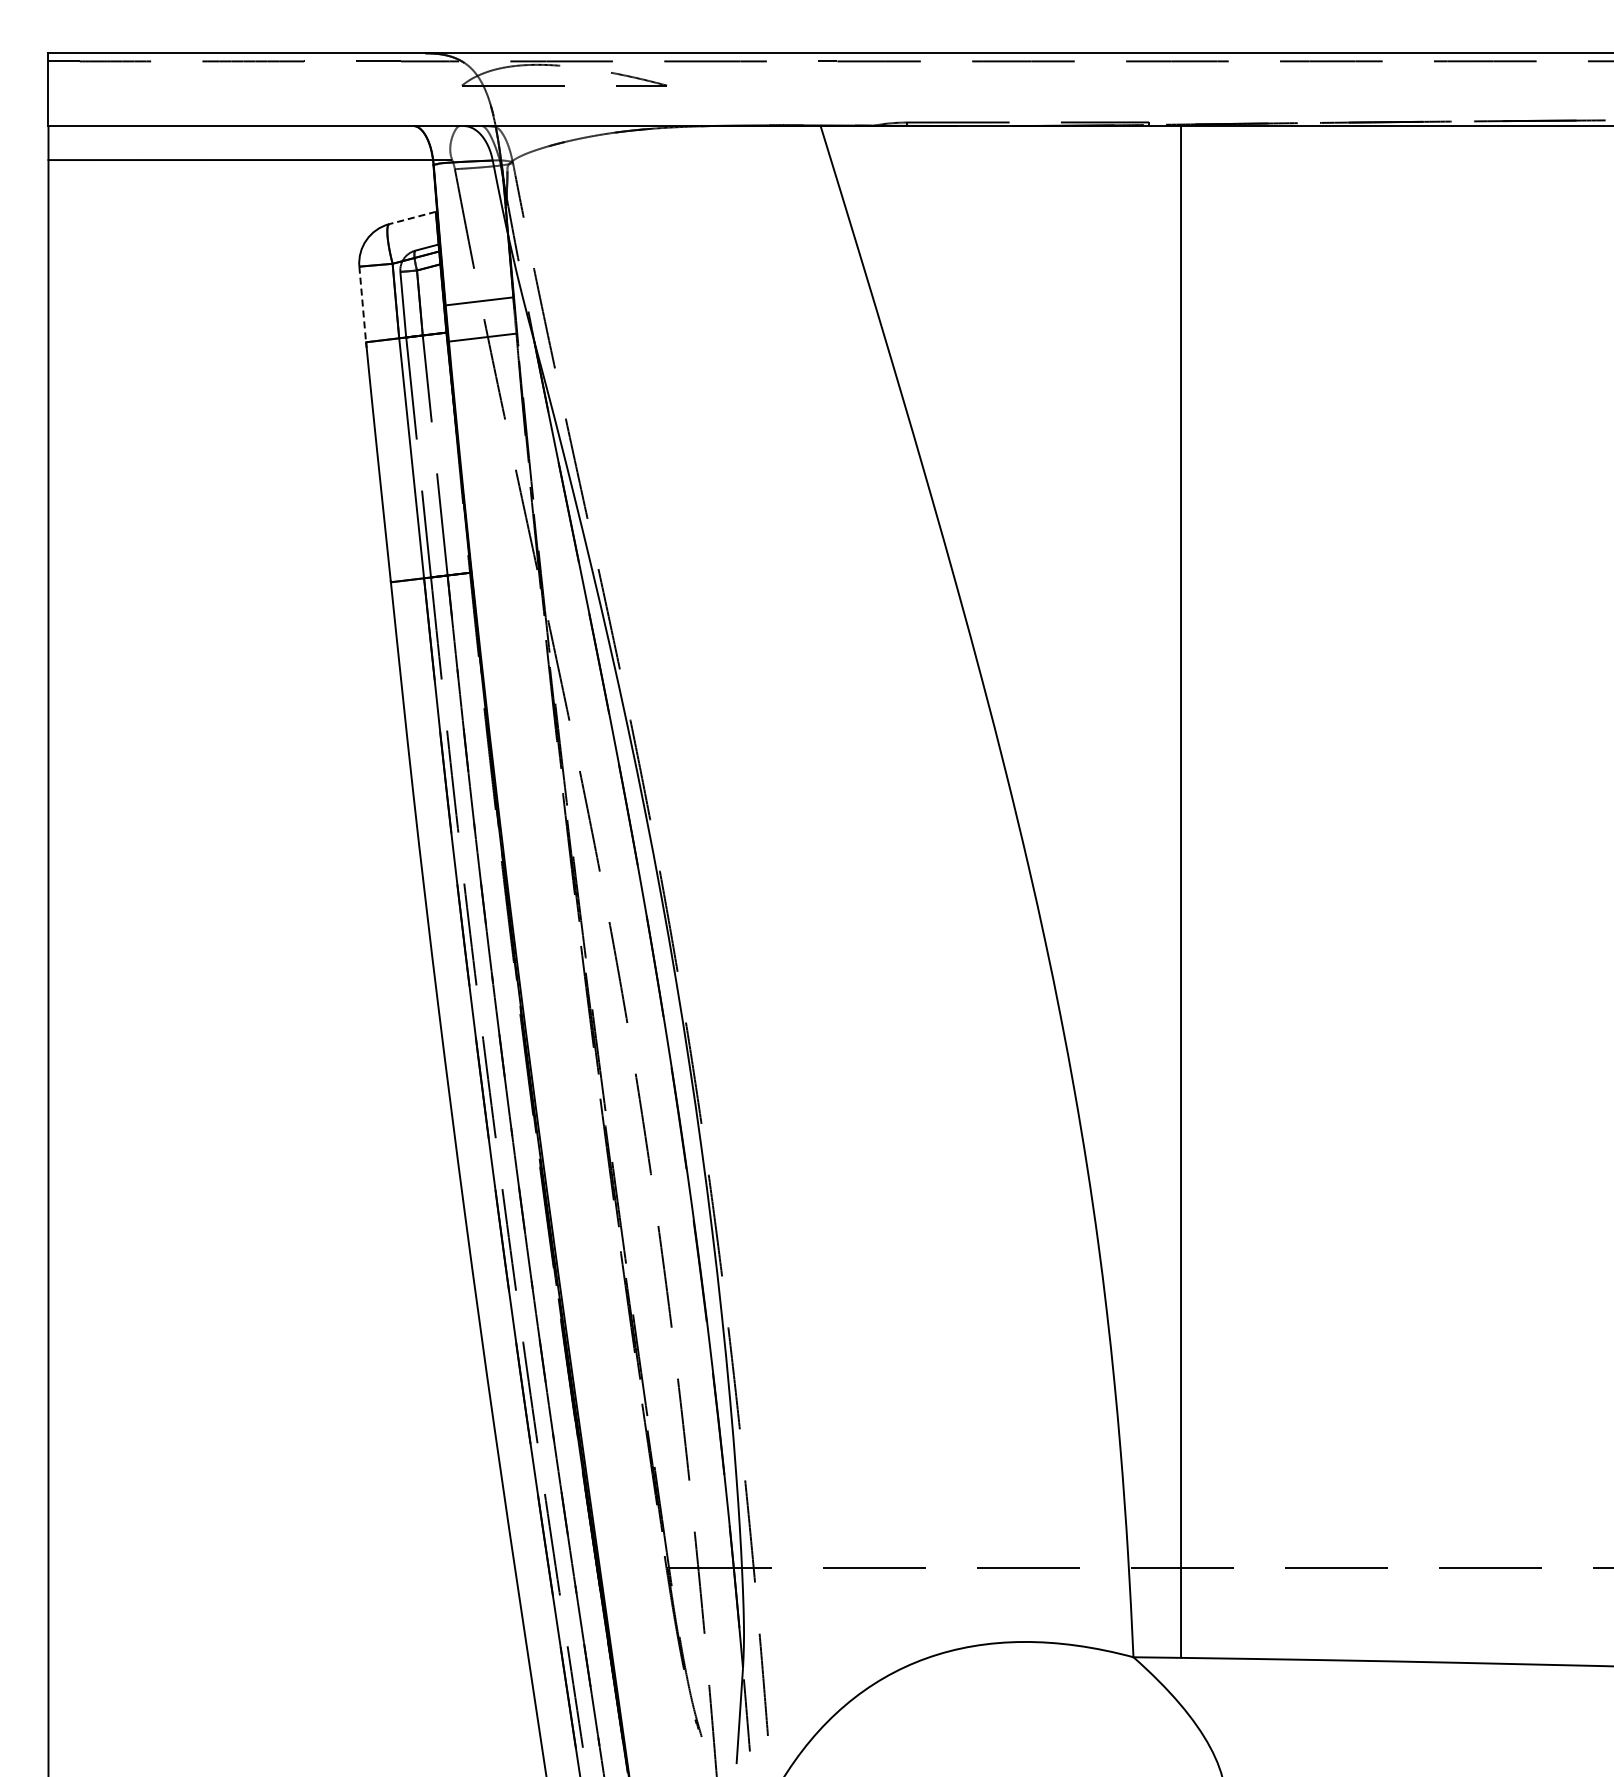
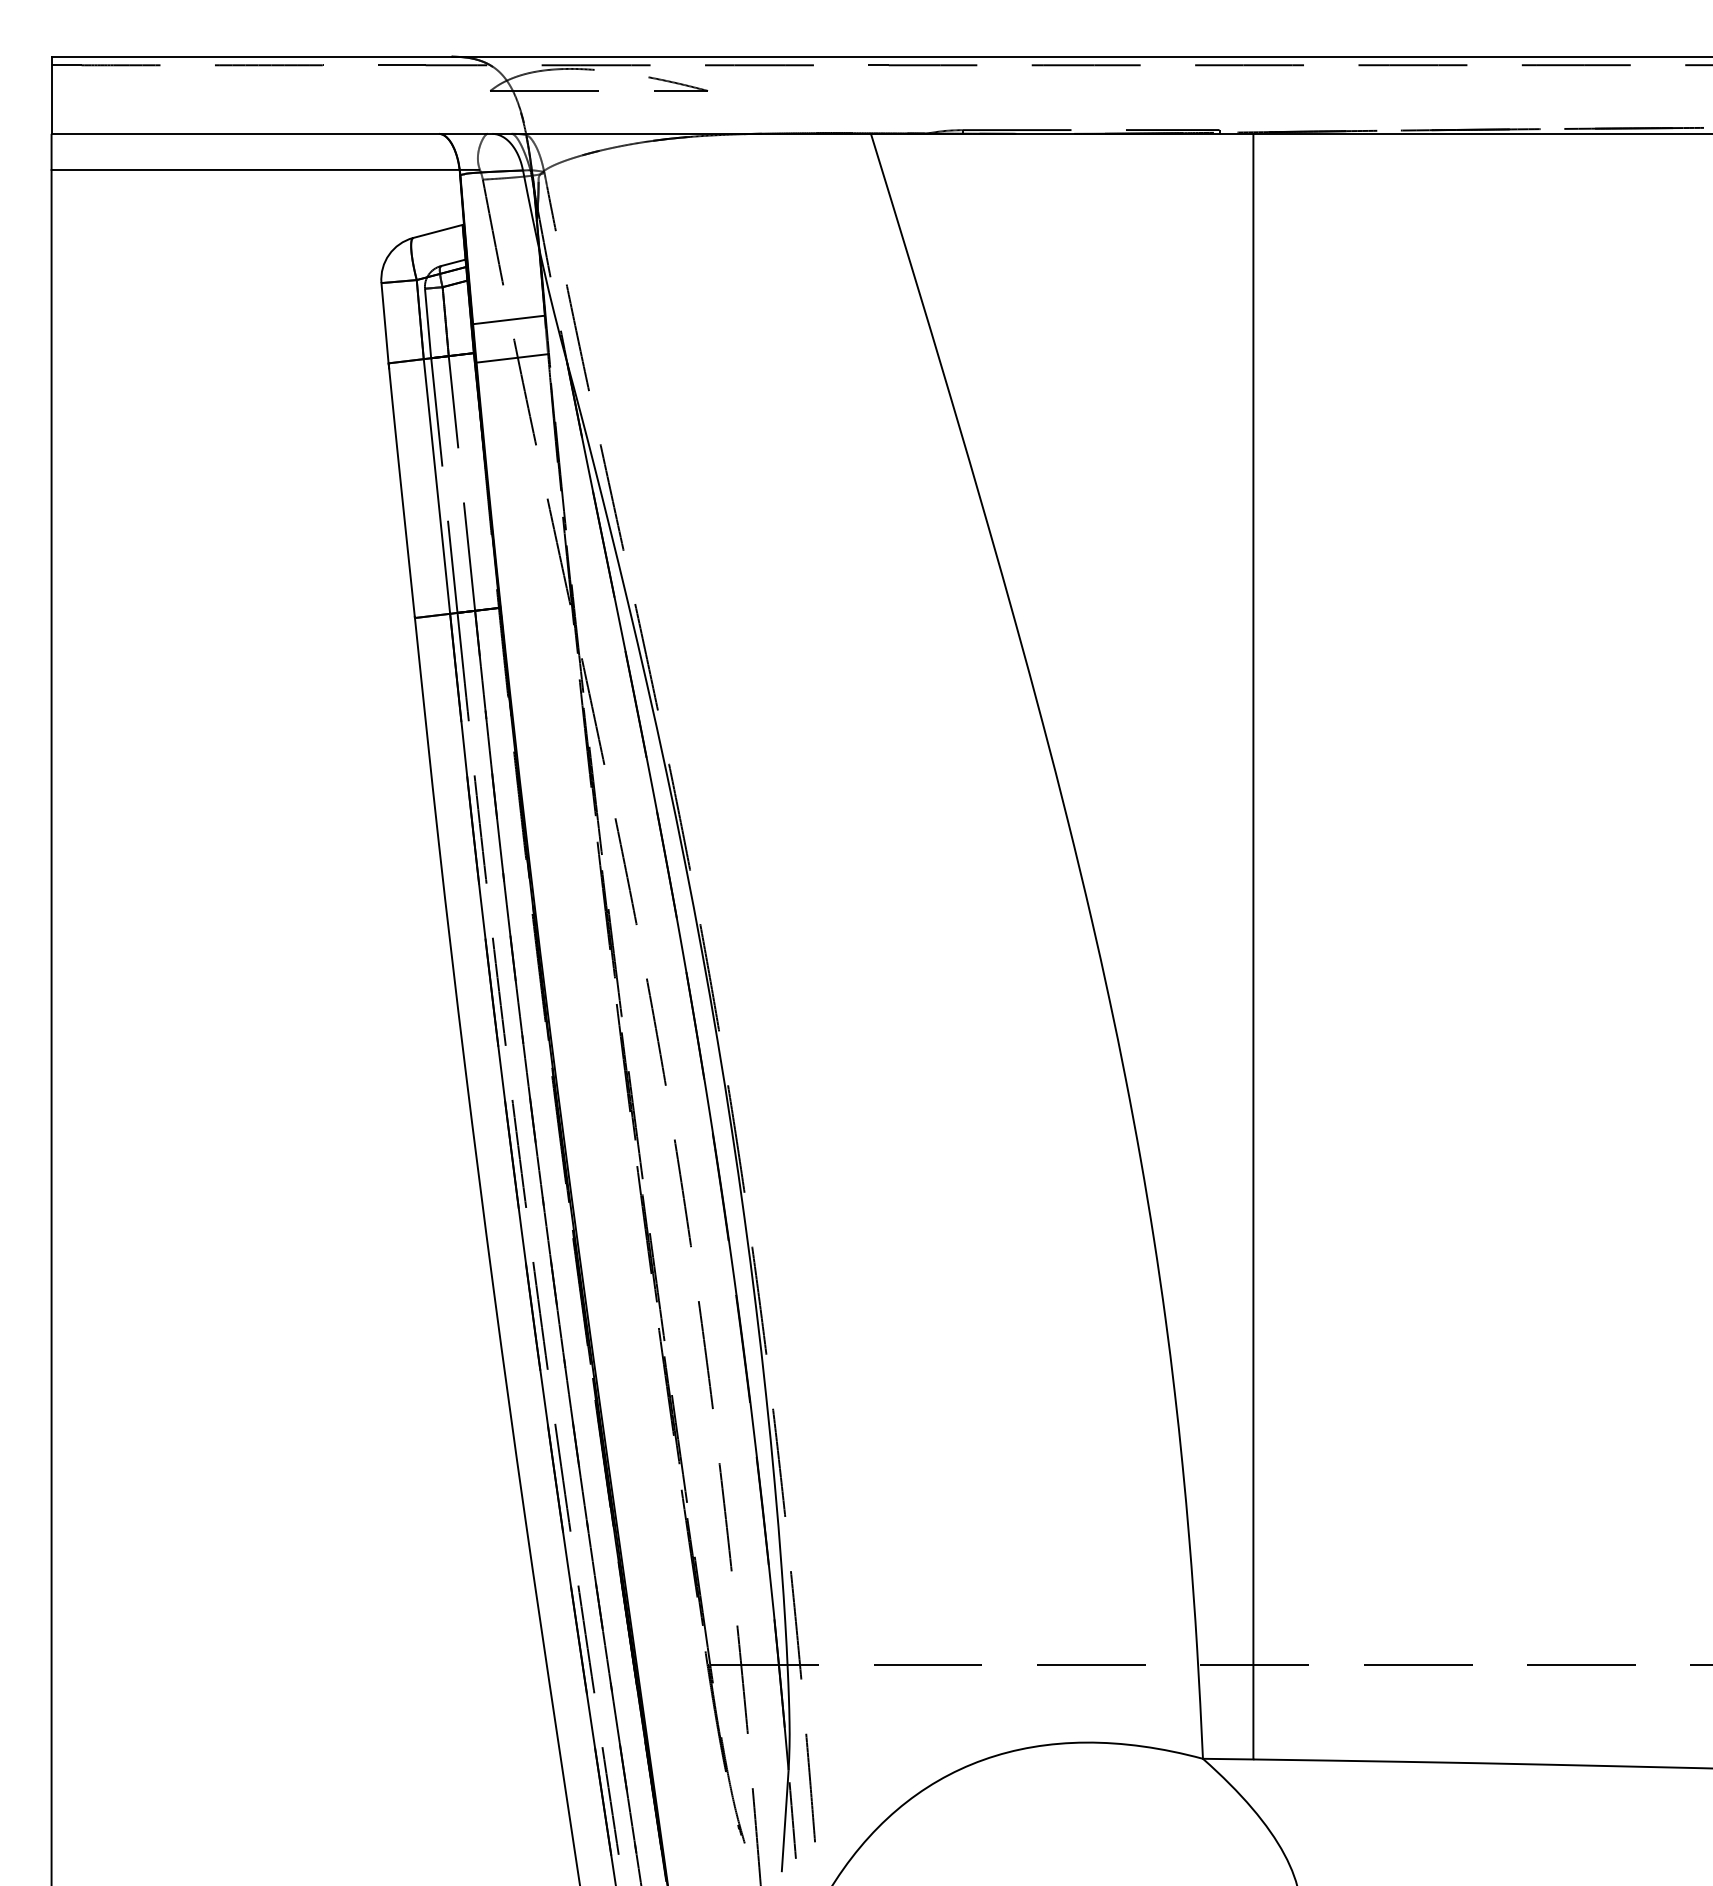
line: (412, 218) -> (437, 231), dashed -> solid
line: (362, 304) -> (384, 323), dashed -> solid

